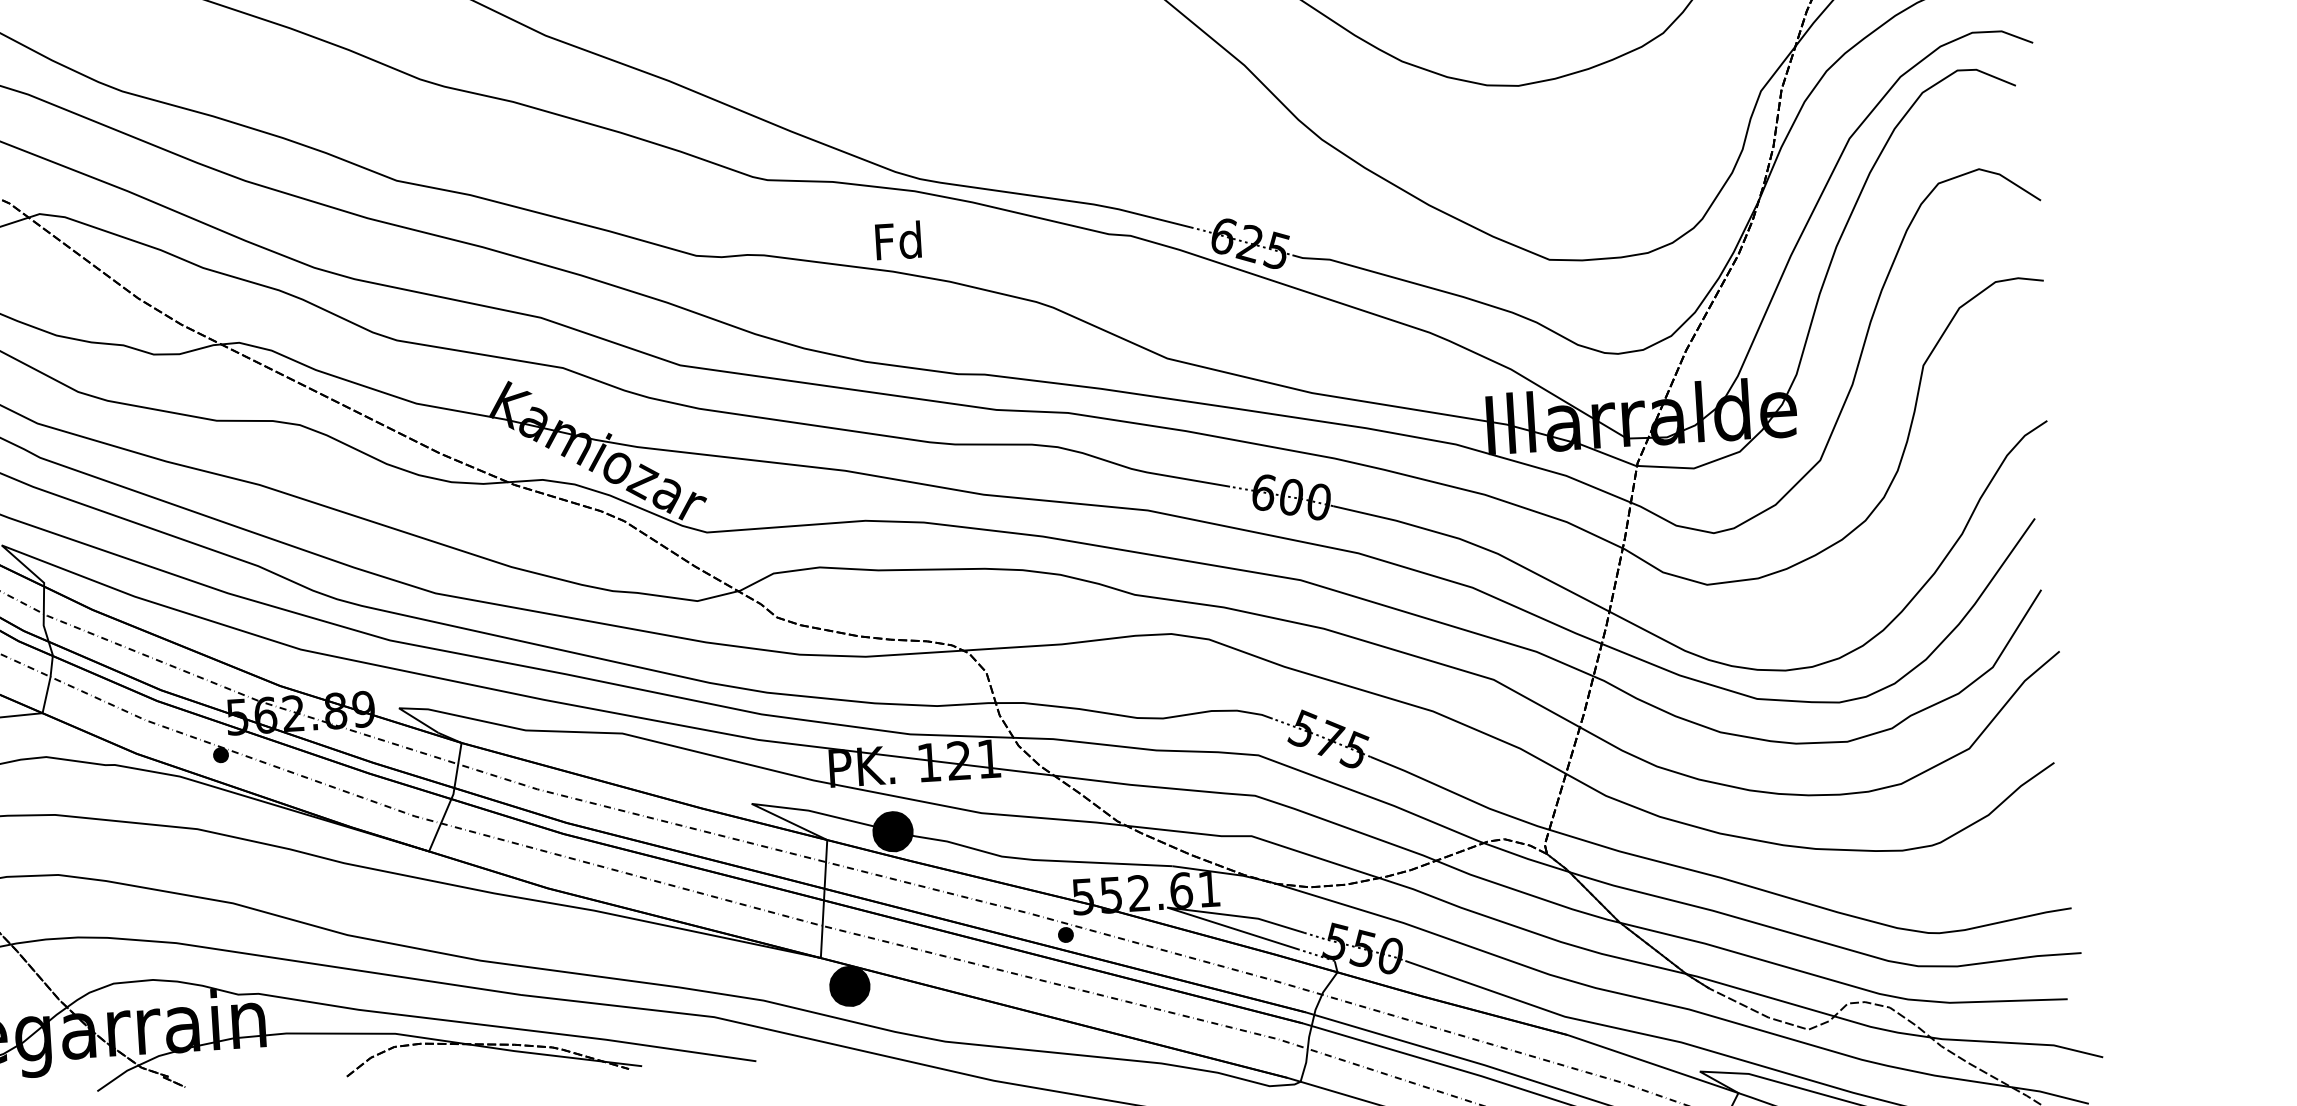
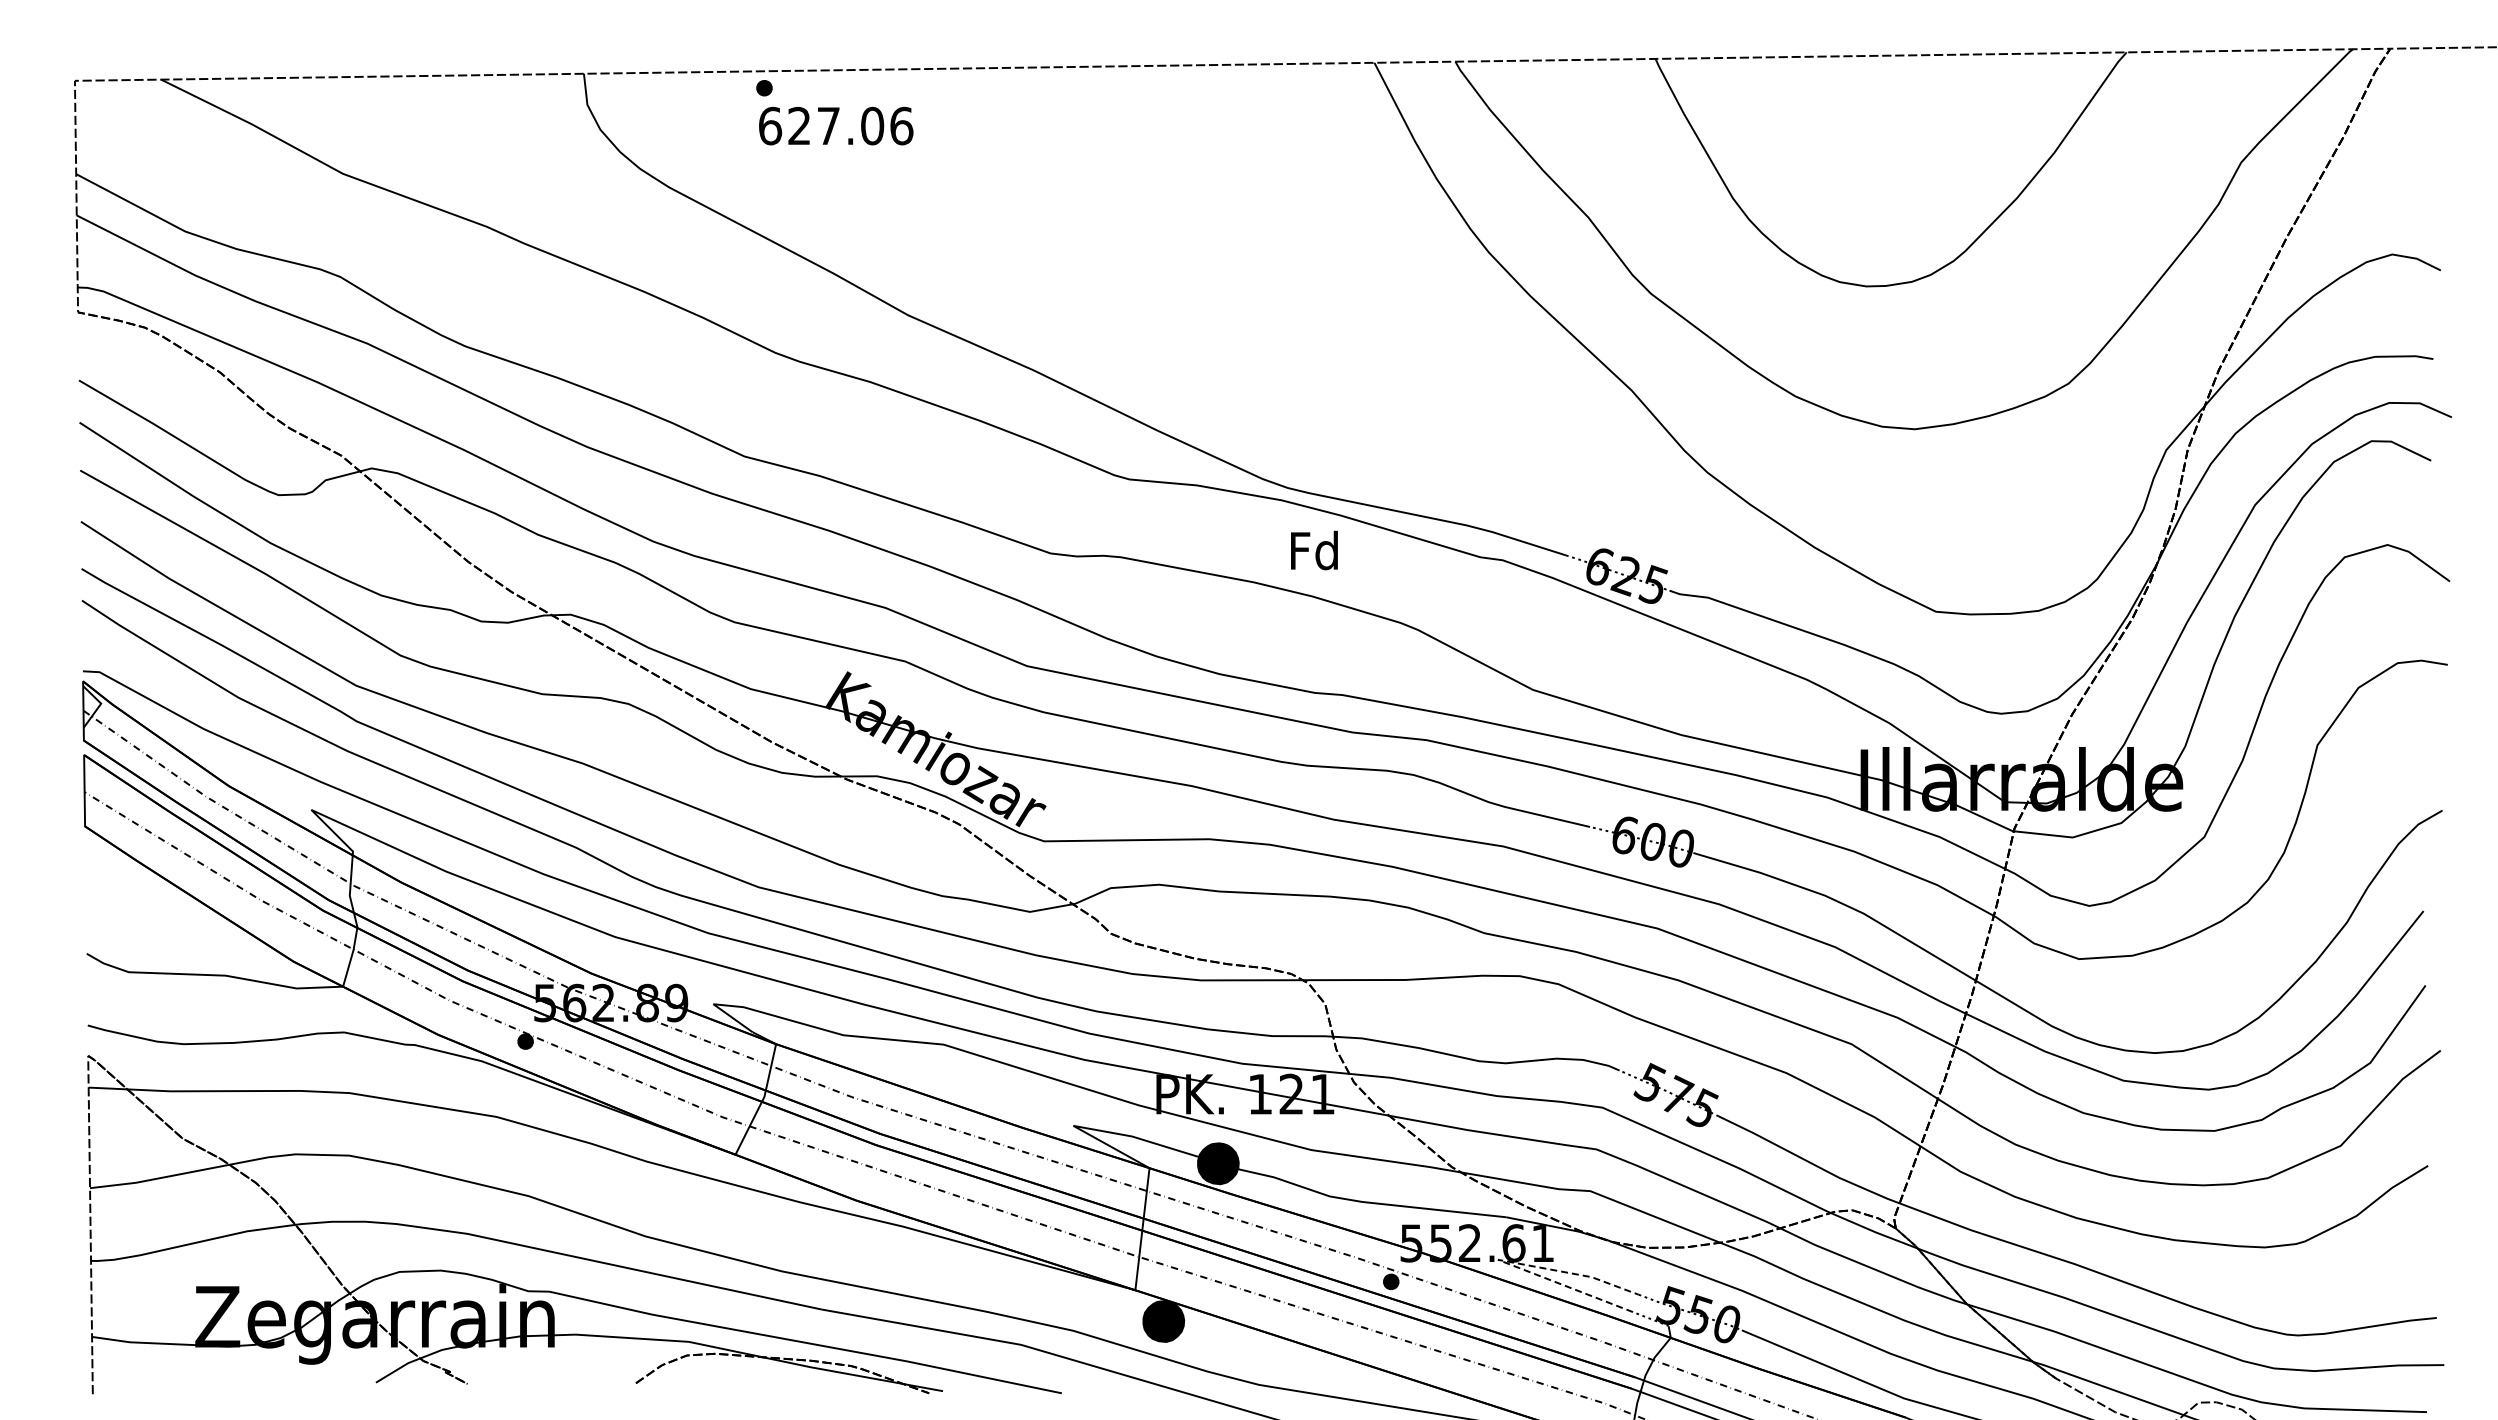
text: (898, 240) -> (1314, 550), moved
line: (1167, 907) -> (1498, 1259), solid -> dashed

